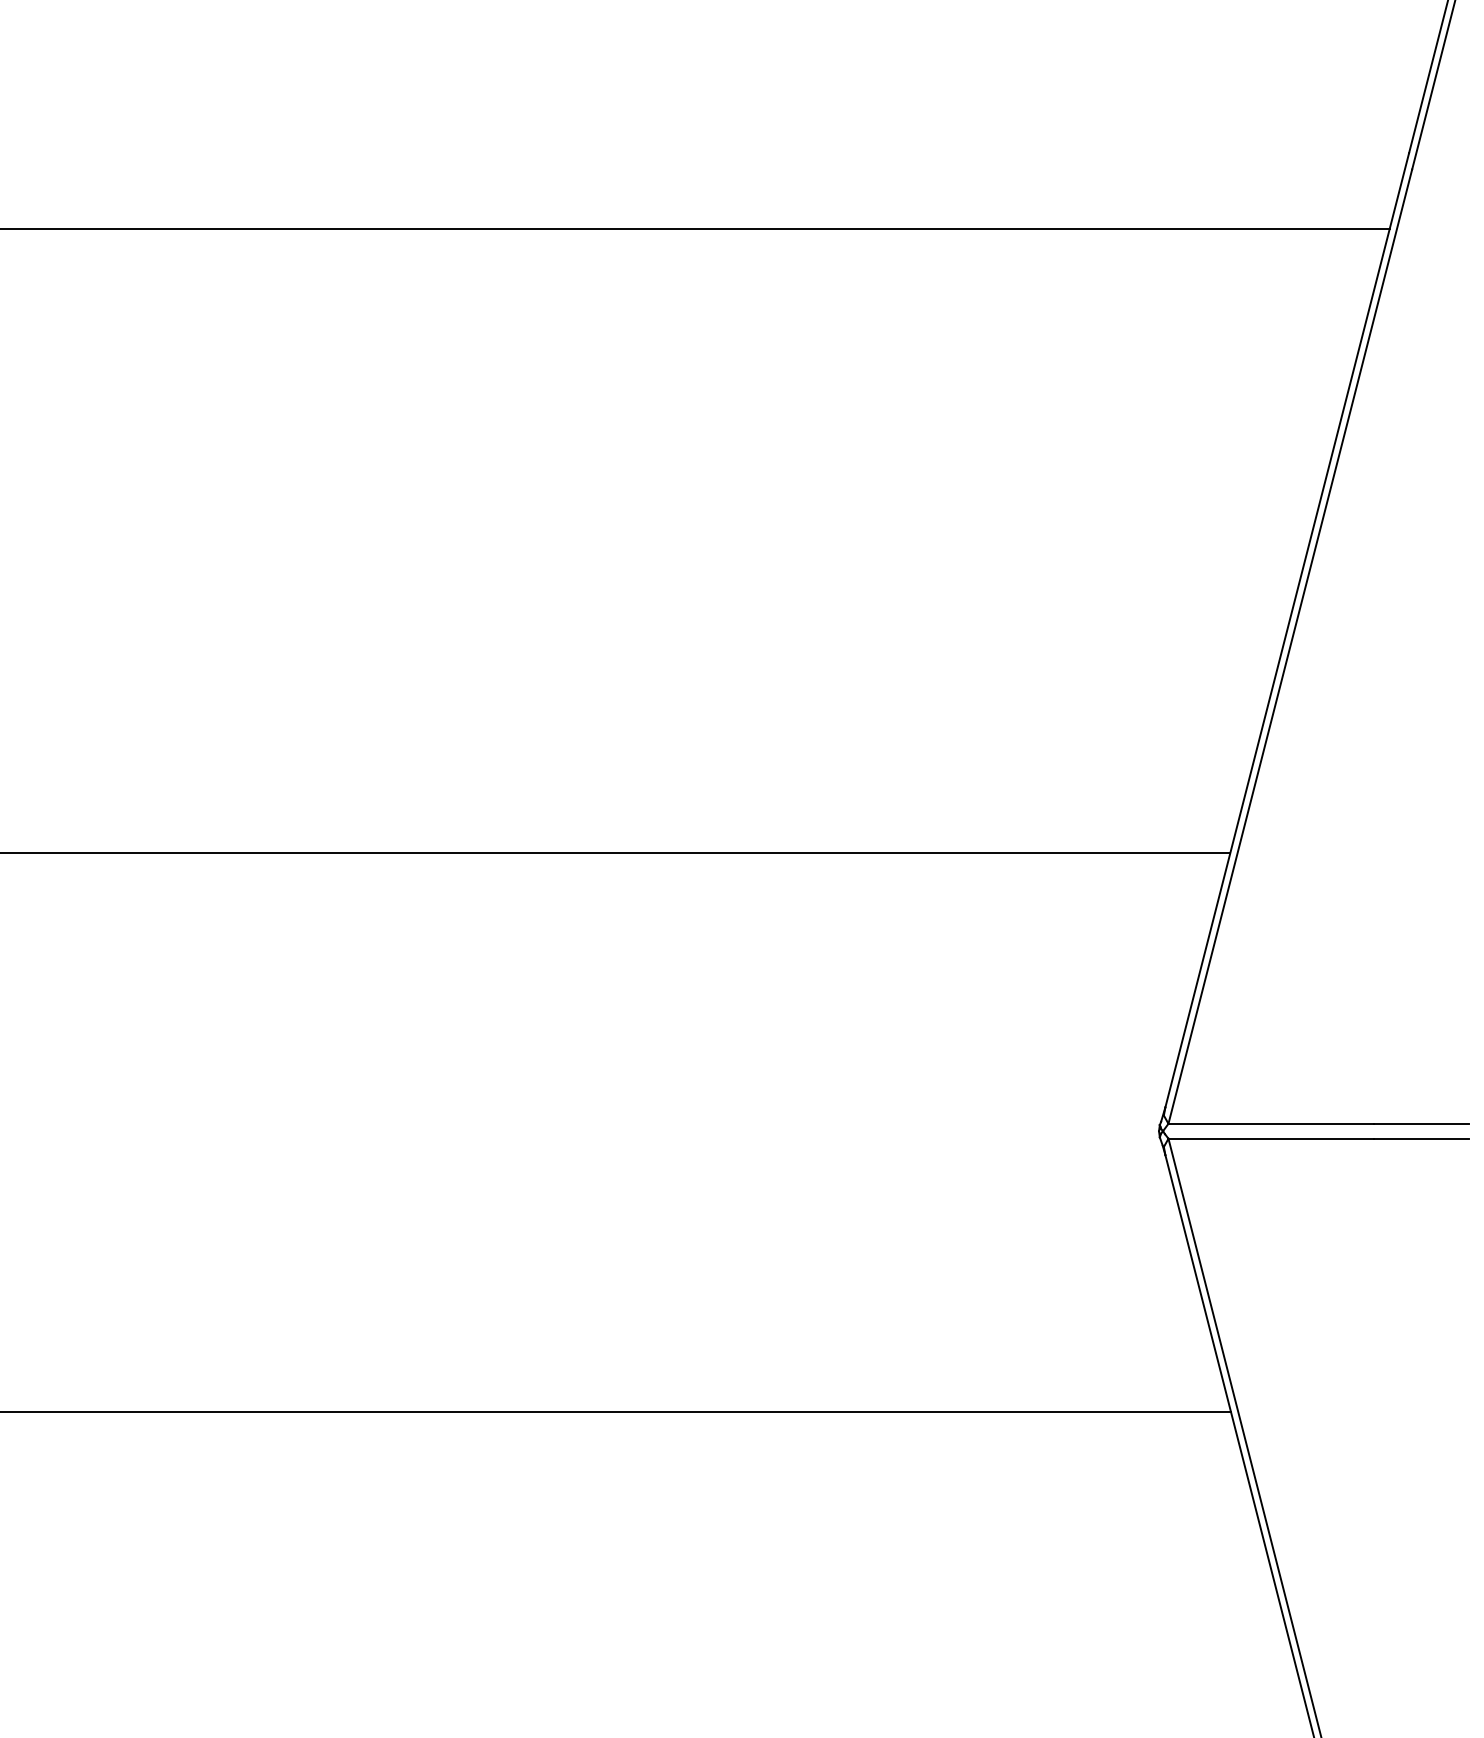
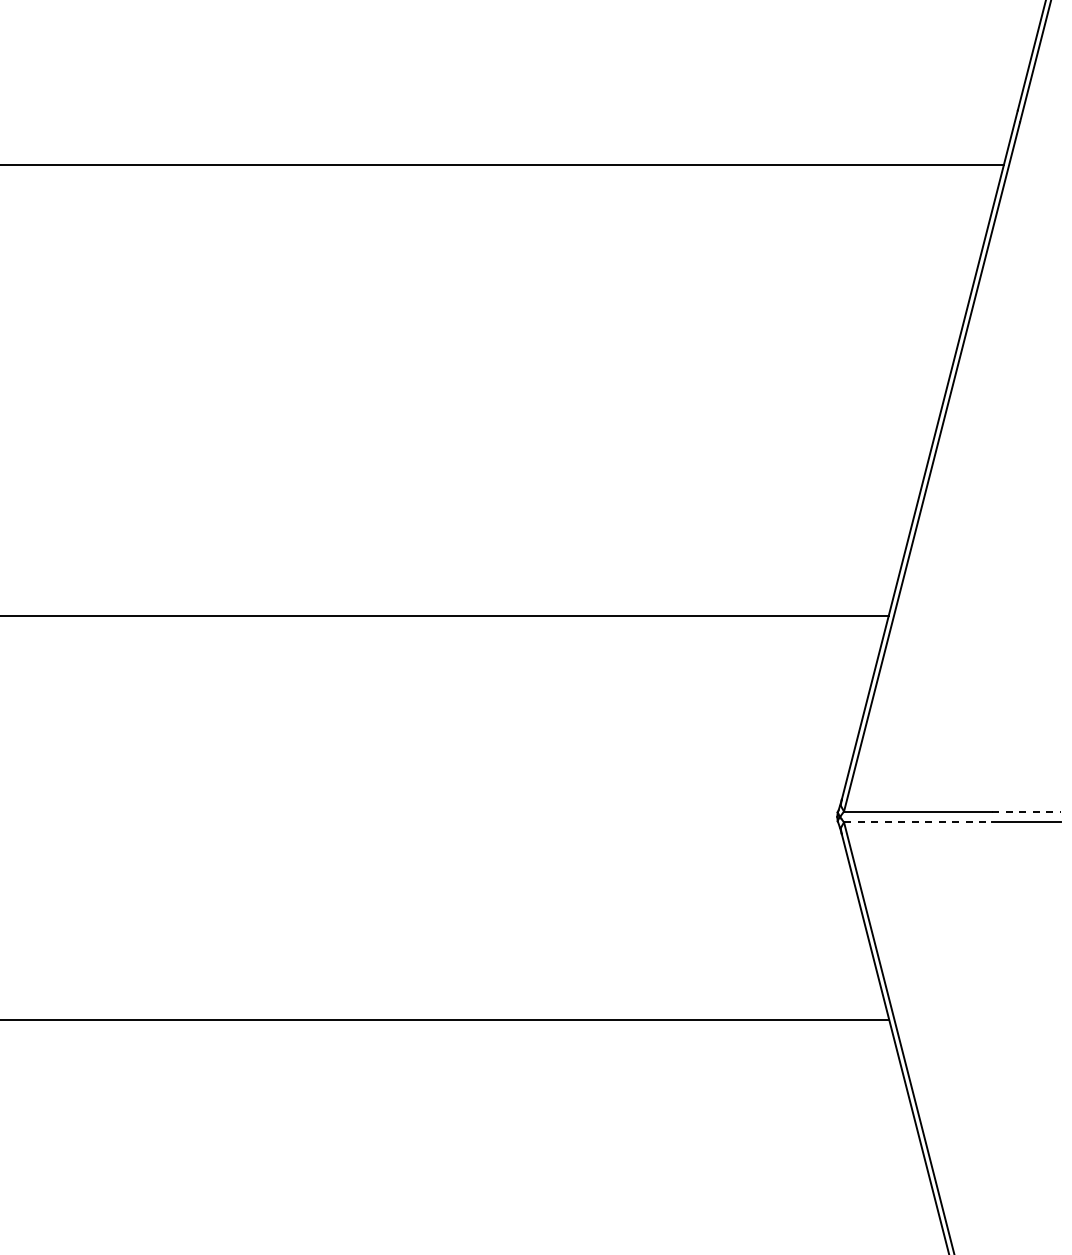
line: (1421, 1123) -> (1026, 811), solid -> dashed
line: (1271, 1138) -> (918, 822), solid -> dashed

